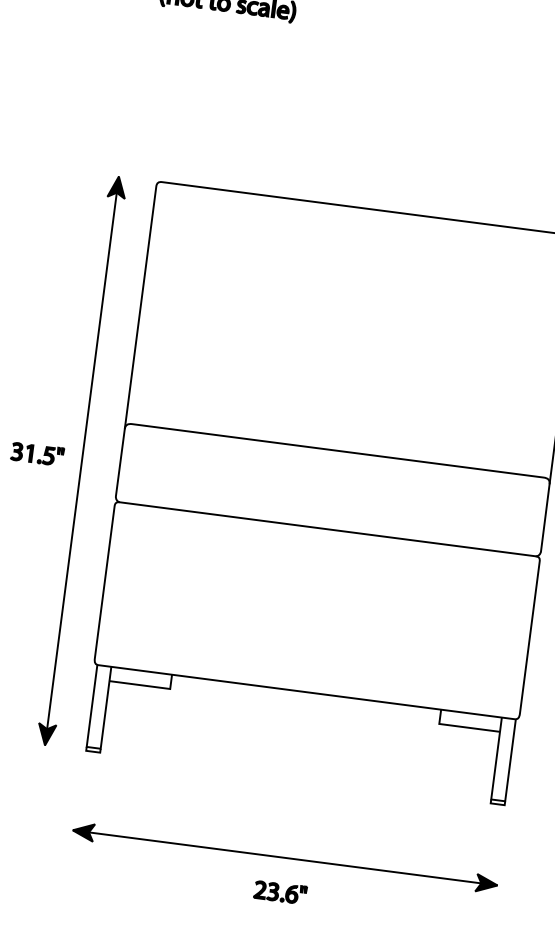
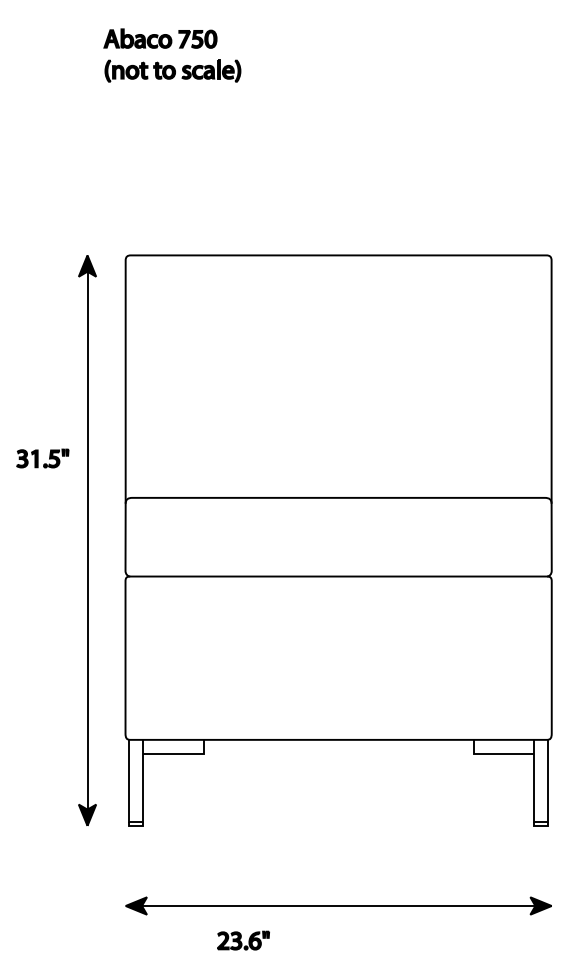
part: (37, 454) -> (42, 458), moved
part: (280, 892) -> (243, 940), moved

